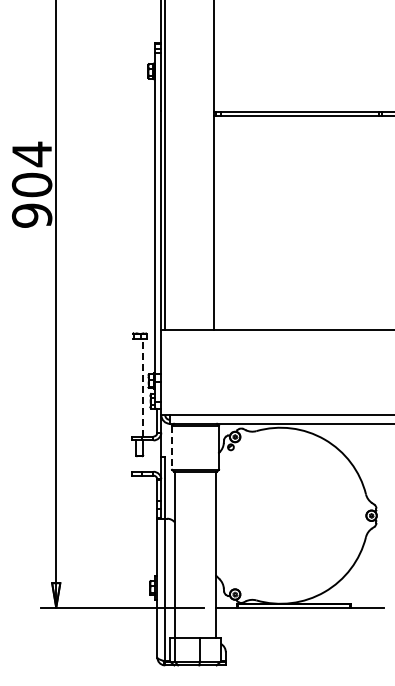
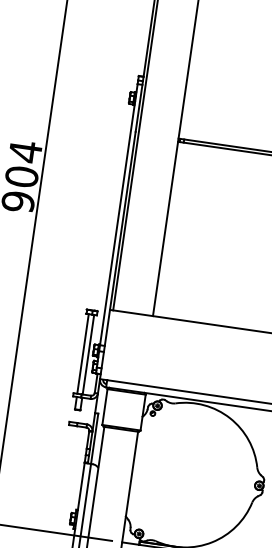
line: (136, 387) -> (83, 353), added
line: (143, 387) -> (88, 354), dashed -> solid
line: (172, 448) -> (105, 407), dashed -> solid

